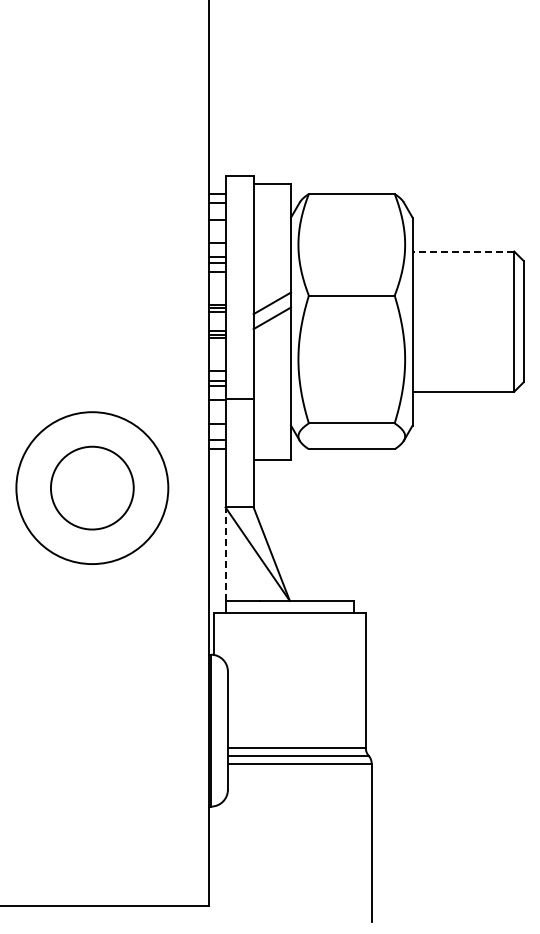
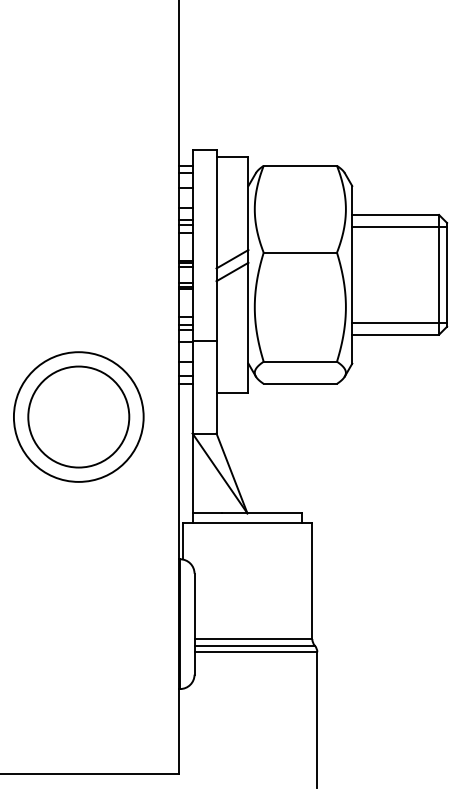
line: (463, 251) -> (395, 214), dashed -> solid
line: (467, 265) -> (399, 226), added
line: (467, 377) -> (399, 322), added
circle: (92, 488) -> (78, 417), size x1.43
line: (225, 554) -> (192, 473), dashed -> solid

